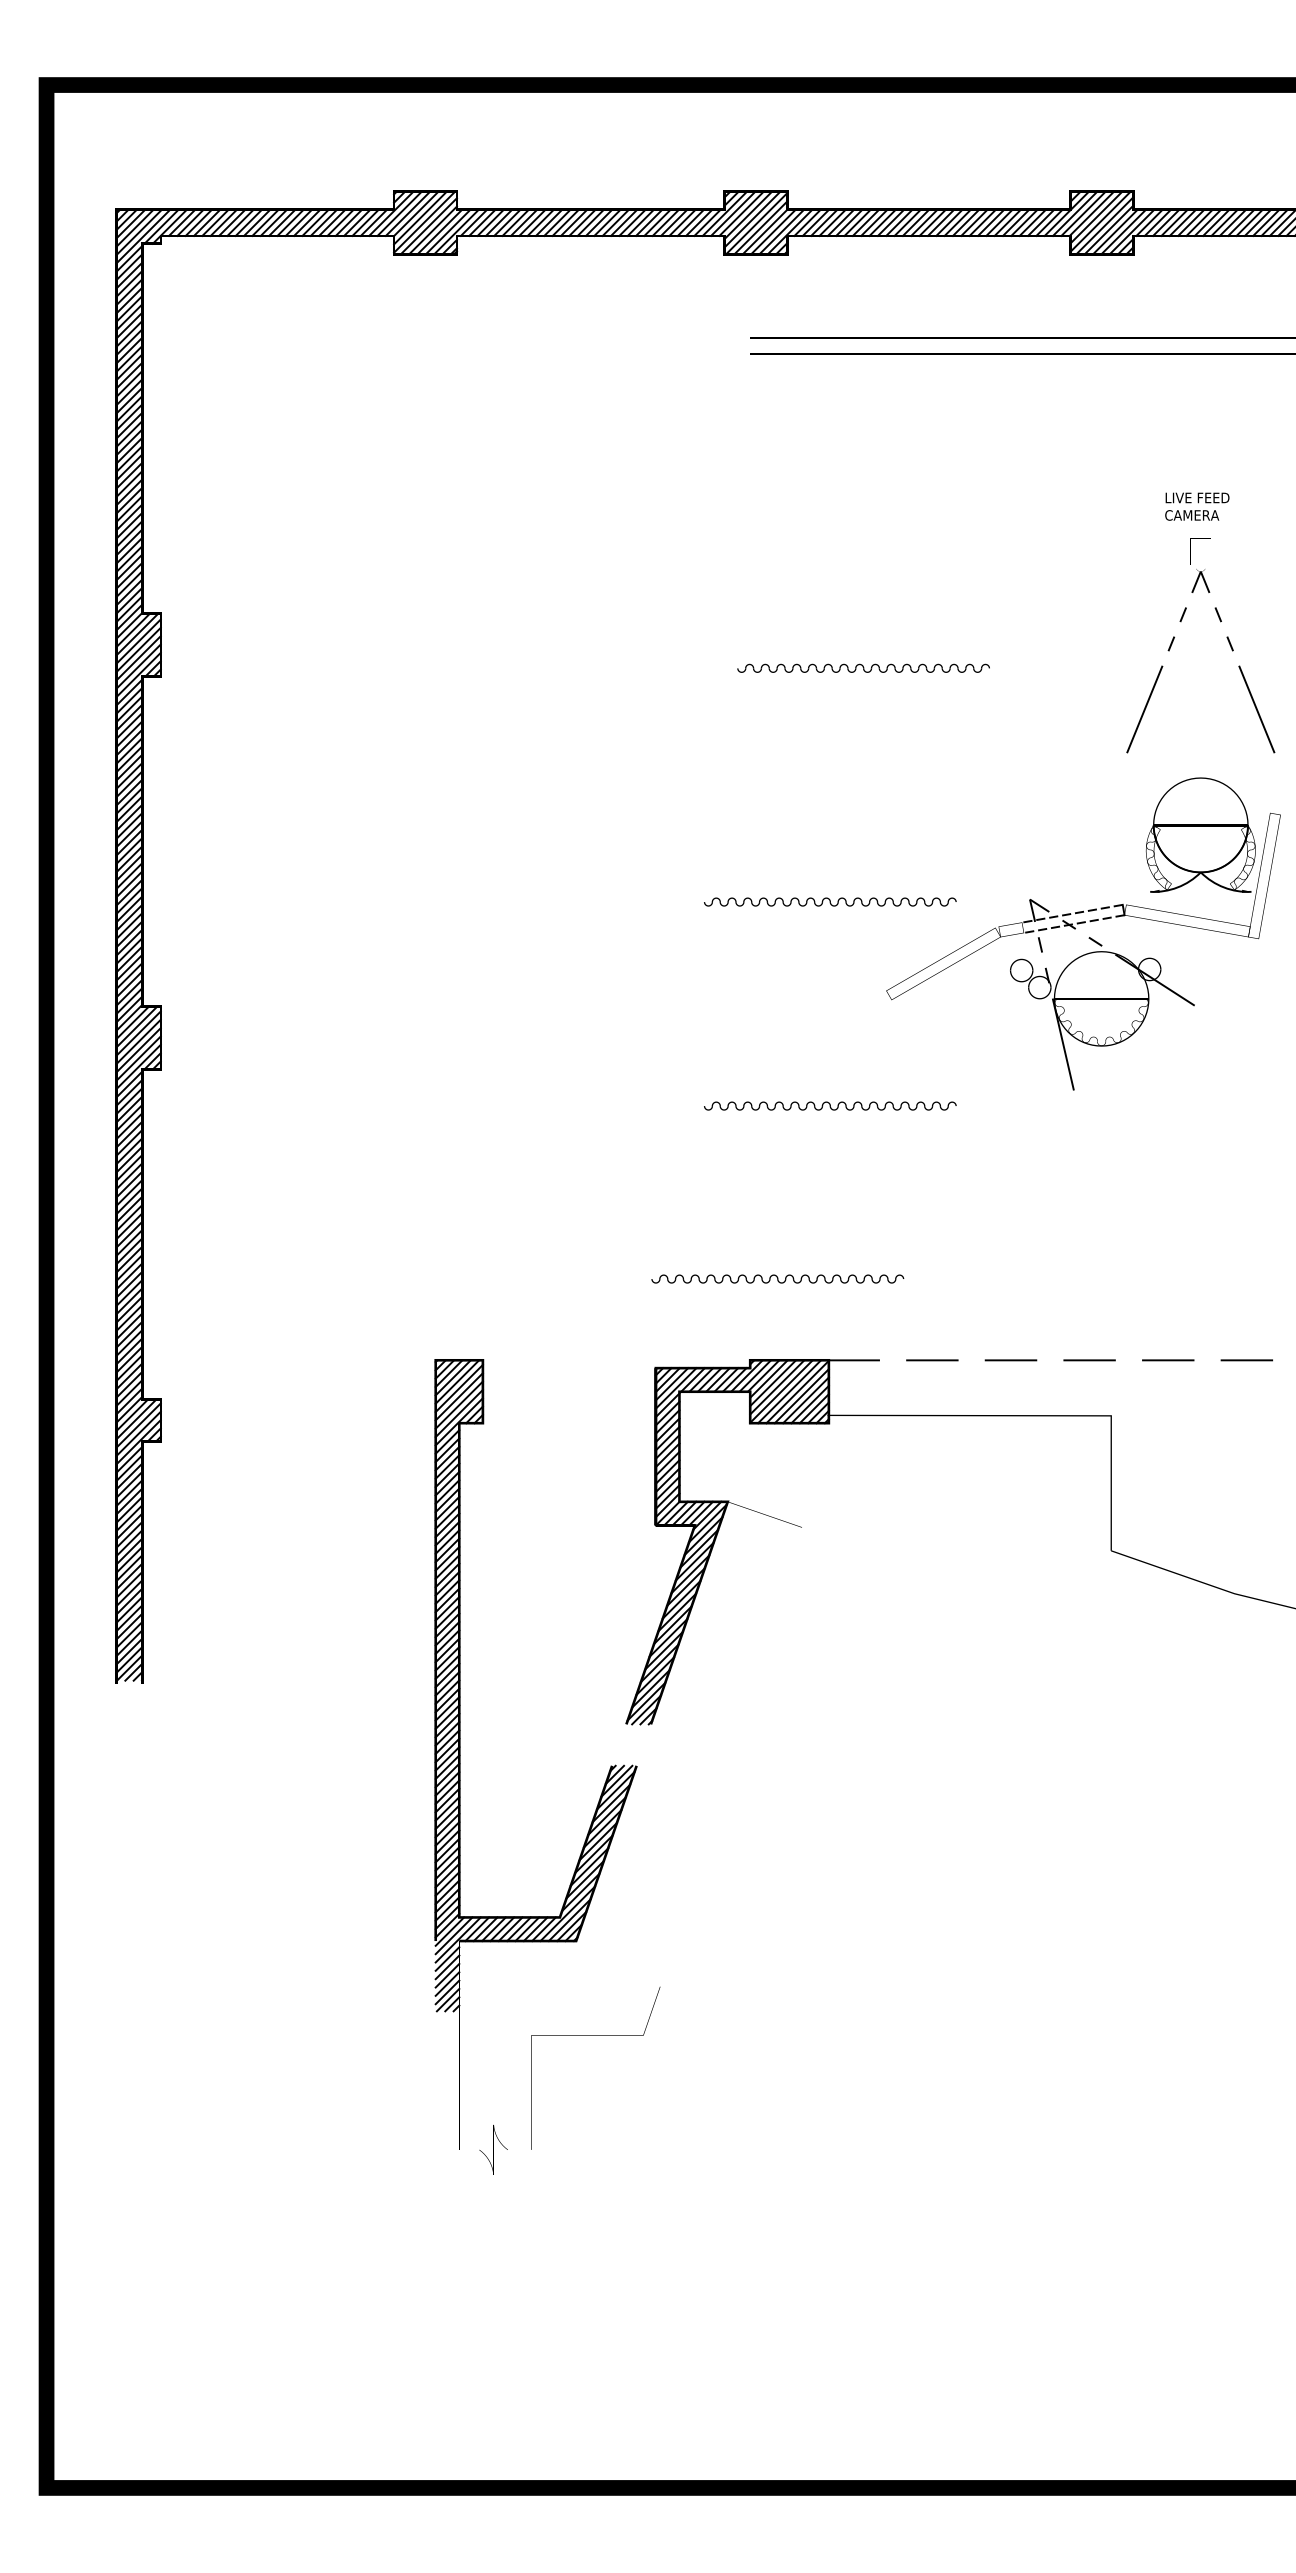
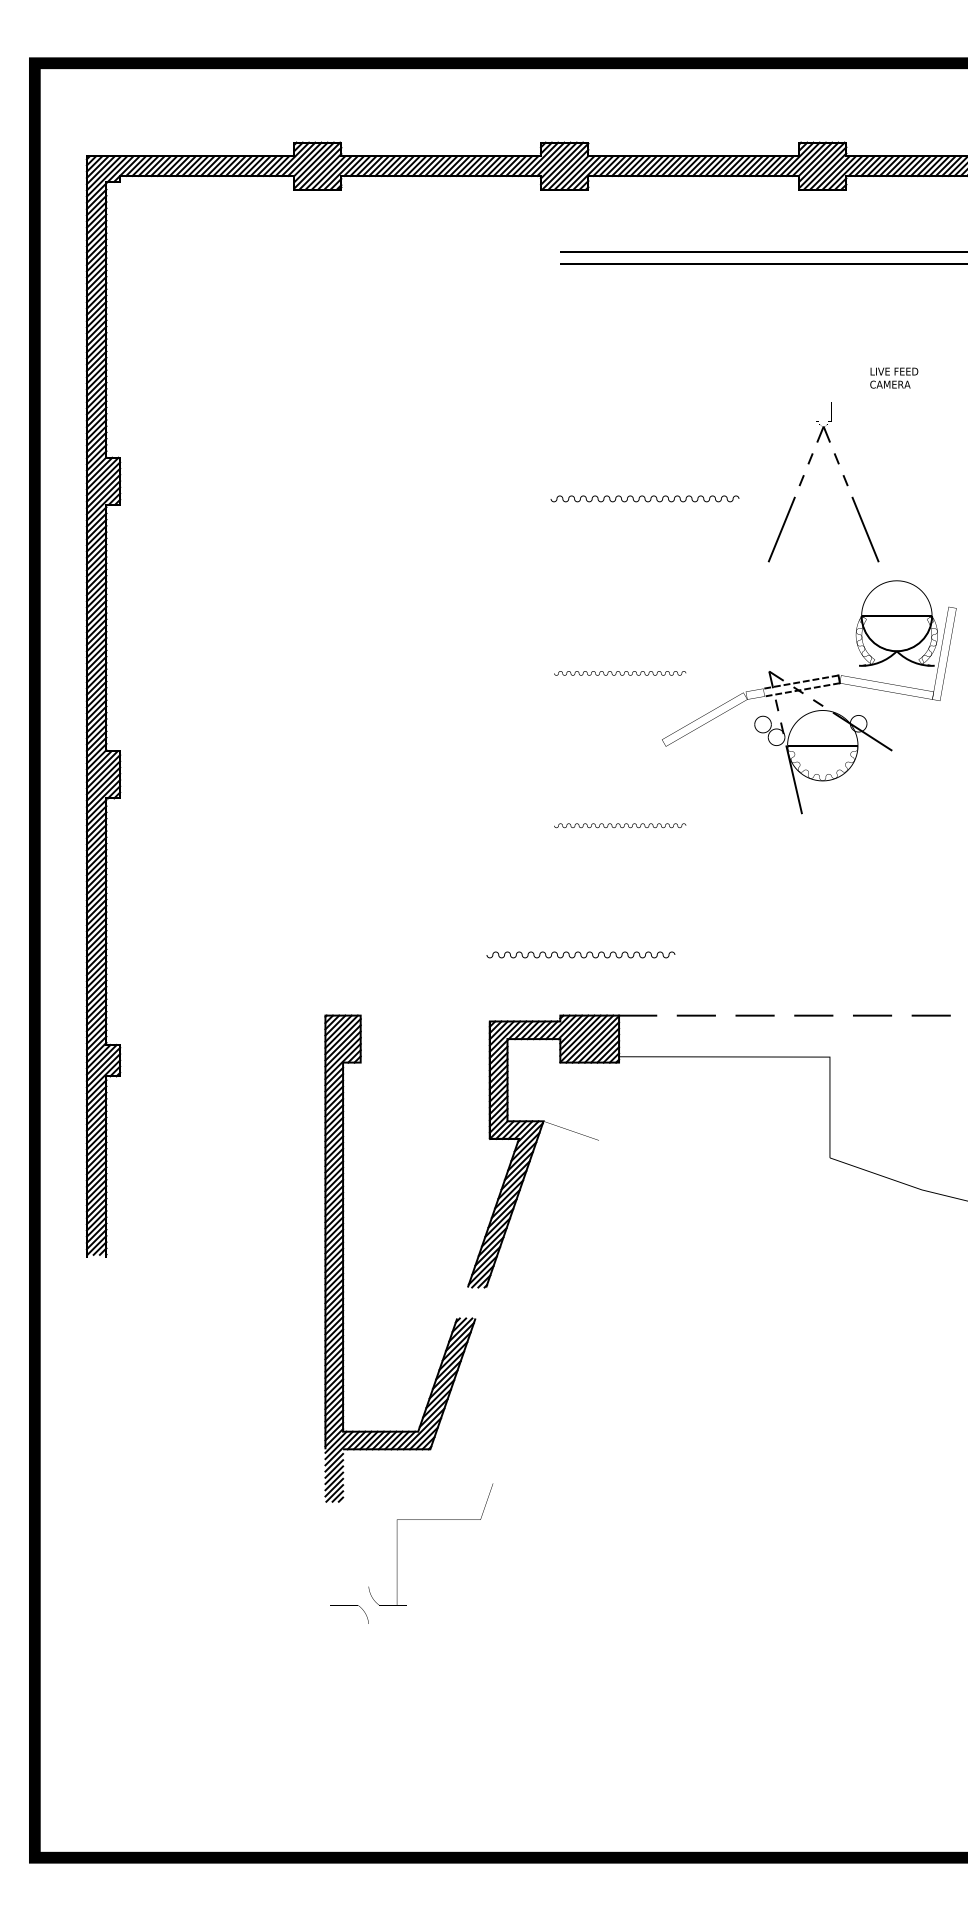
part: (1174, 639) -> (804, 477), moved
part: (830, 901) -> (620, 672), size x0.7
part: (830, 1105) -> (620, 825), size x0.7

